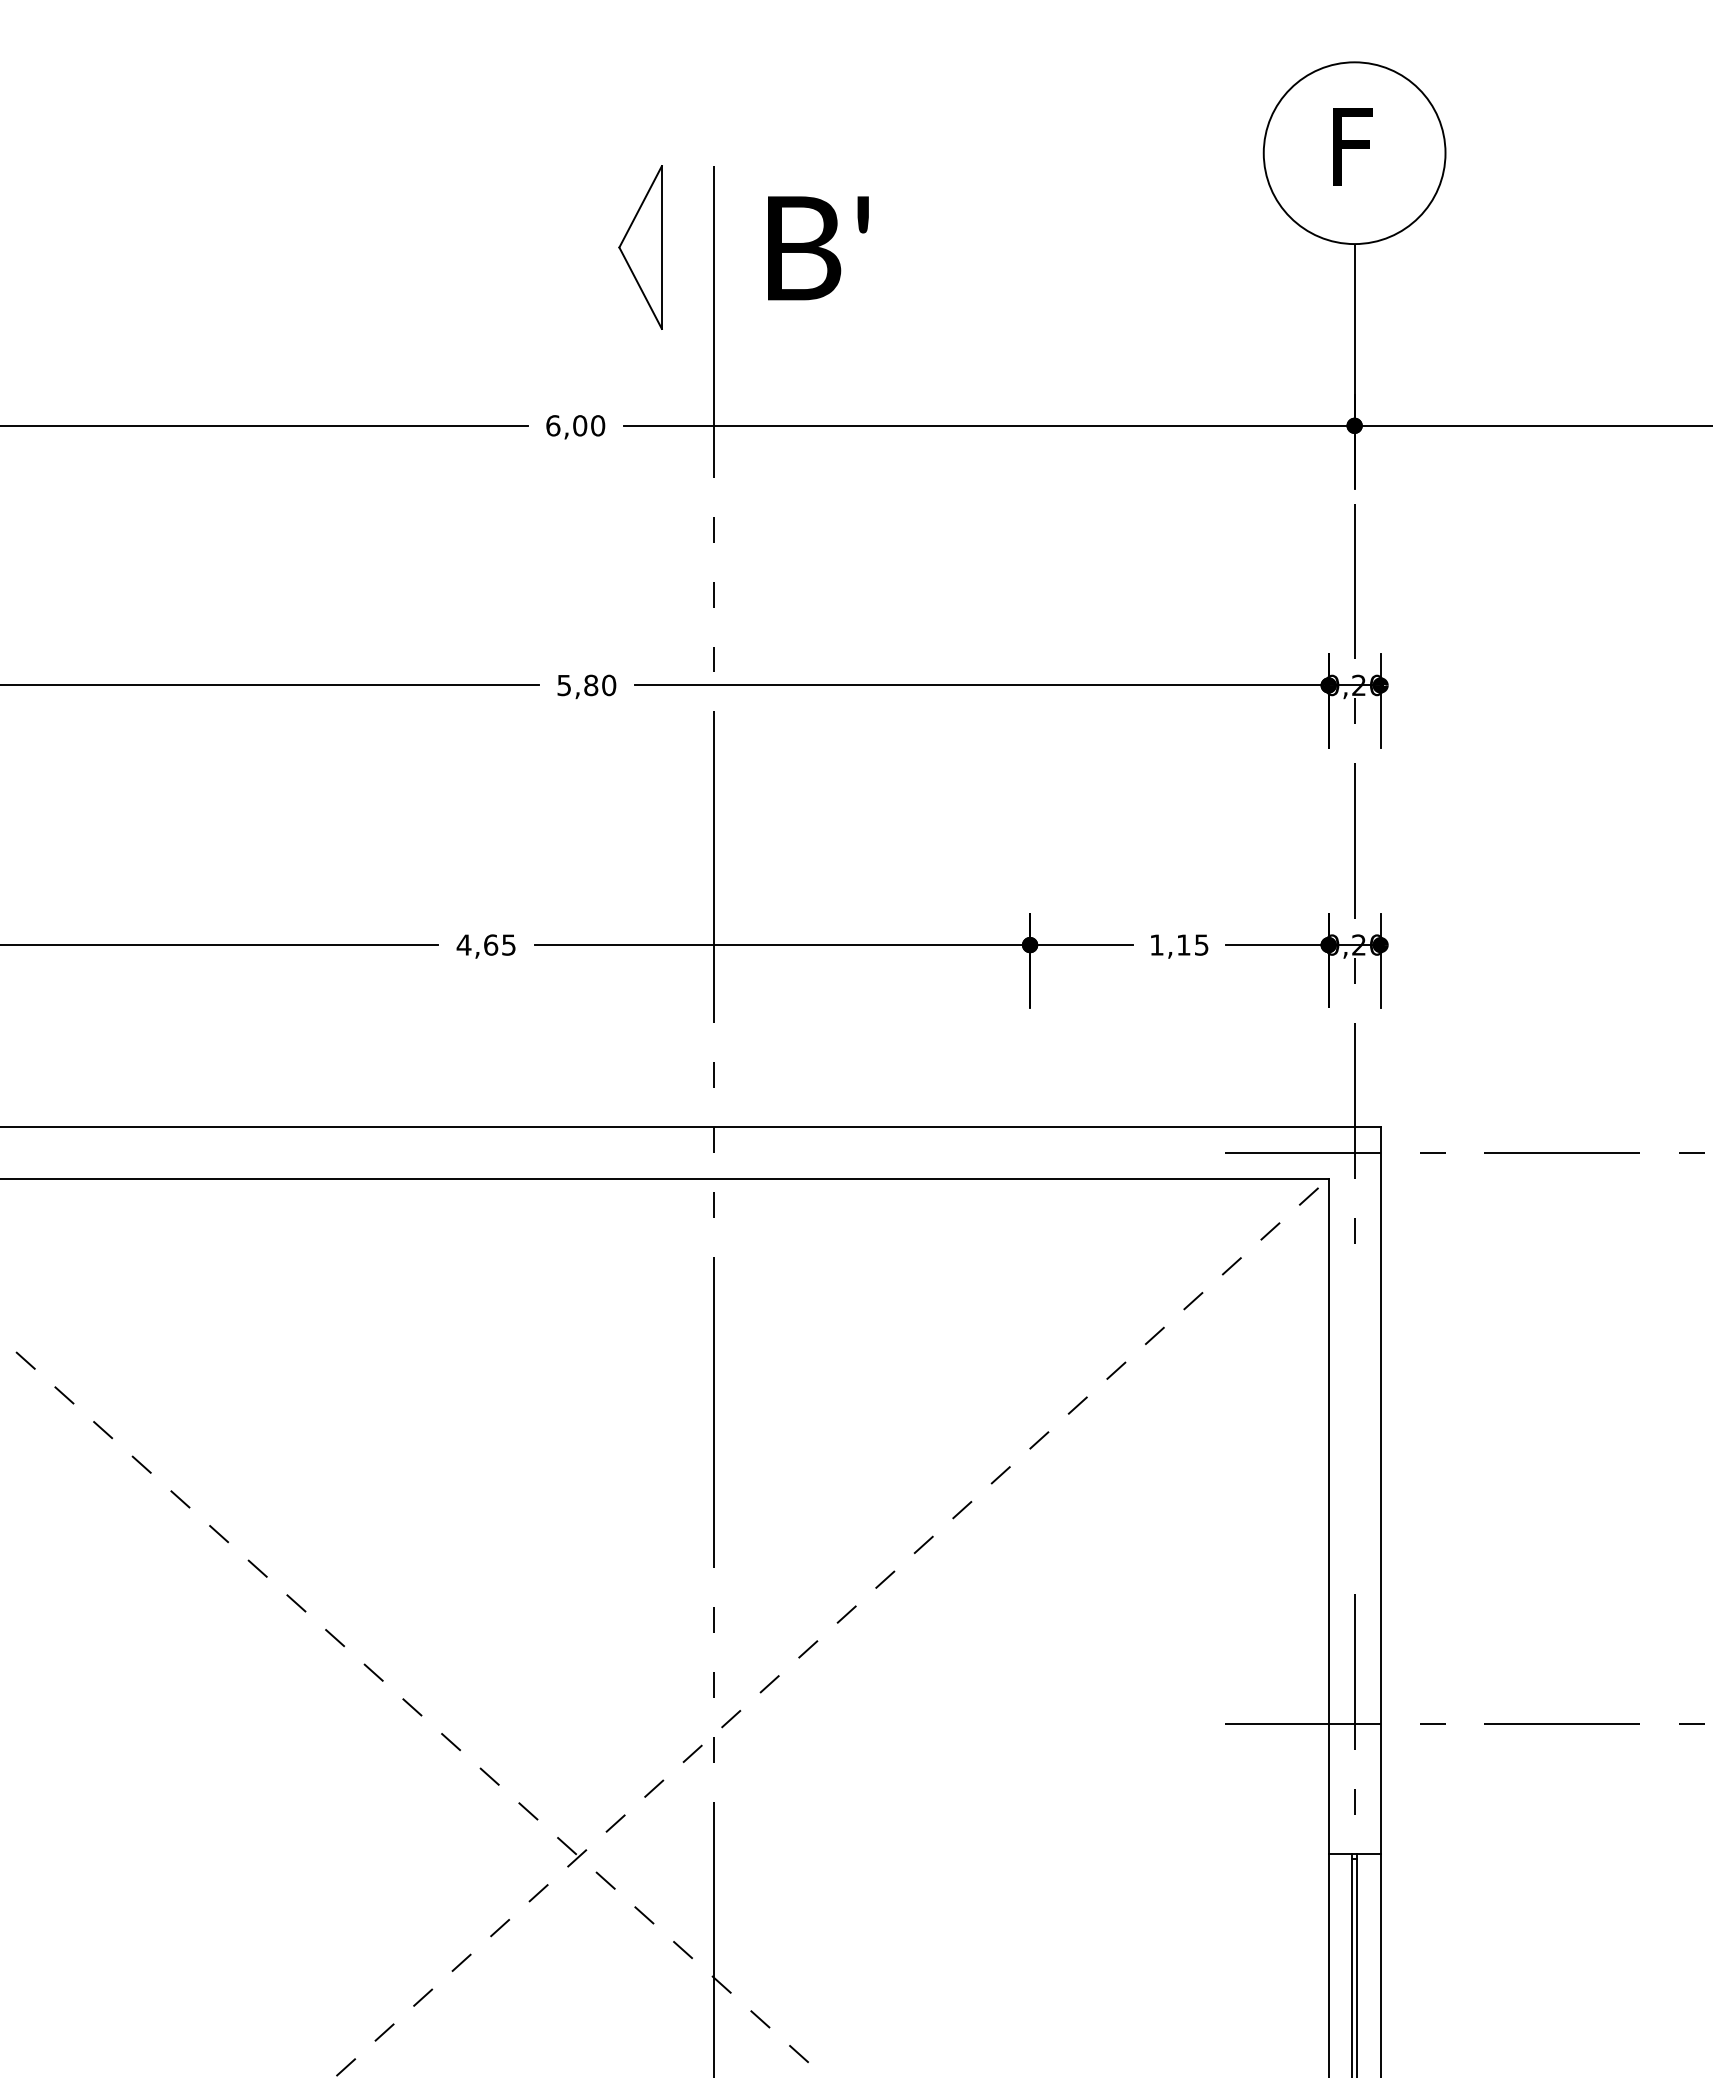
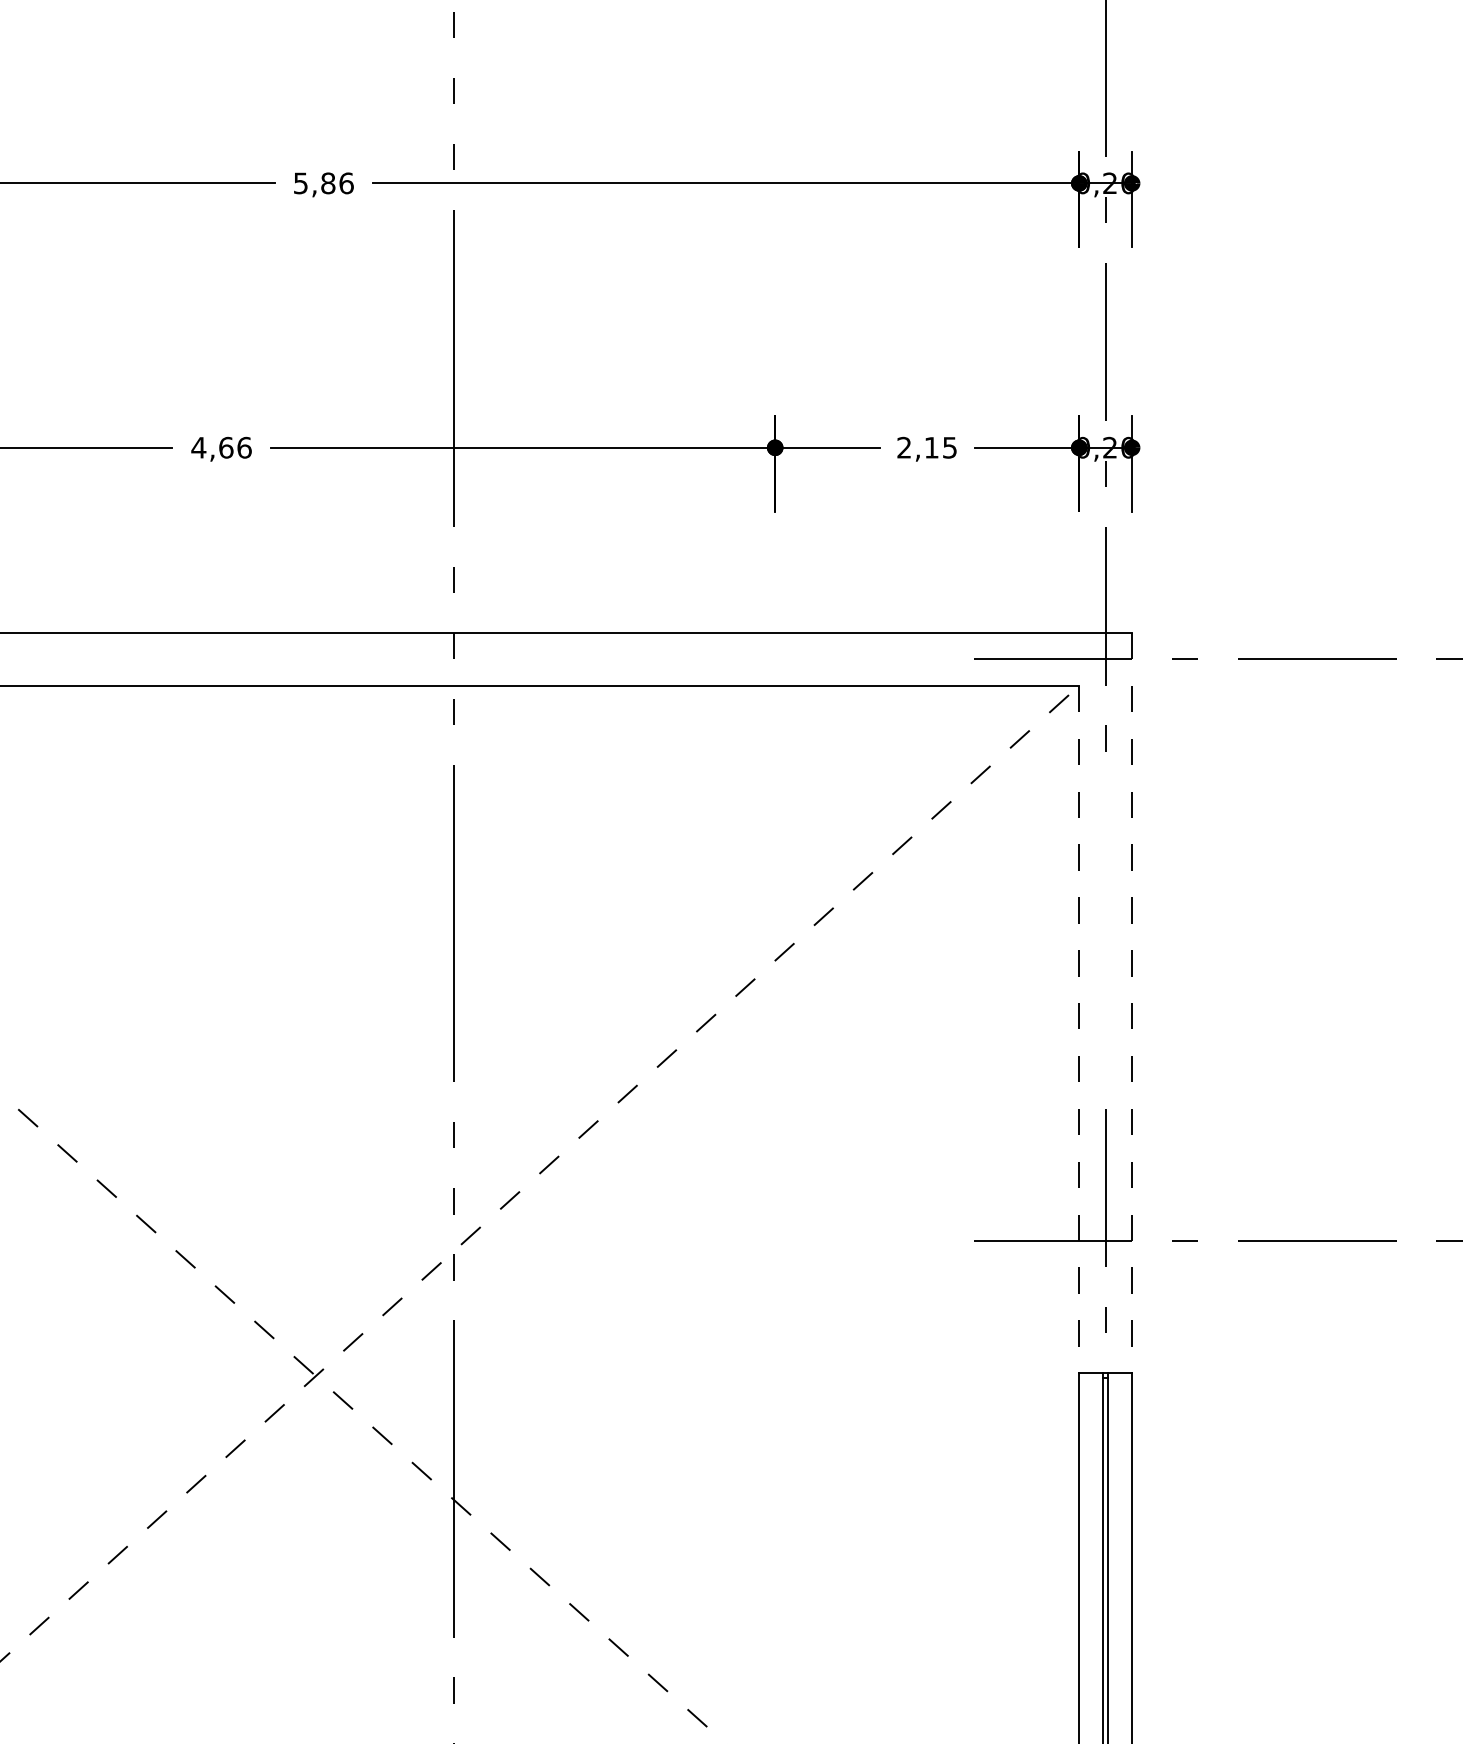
text: (609, 684) -> (346, 182), 5,80 -> 5,86
text: (509, 944) -> (245, 447), 4,65 -> 4,66
text: (1156, 944) -> (903, 447), 1,15 -> 2,15
line: (1380, 1490) -> (1132, 1003), solid -> dashed
line: (1328, 1516) -> (1079, 1029), solid -> dashed

